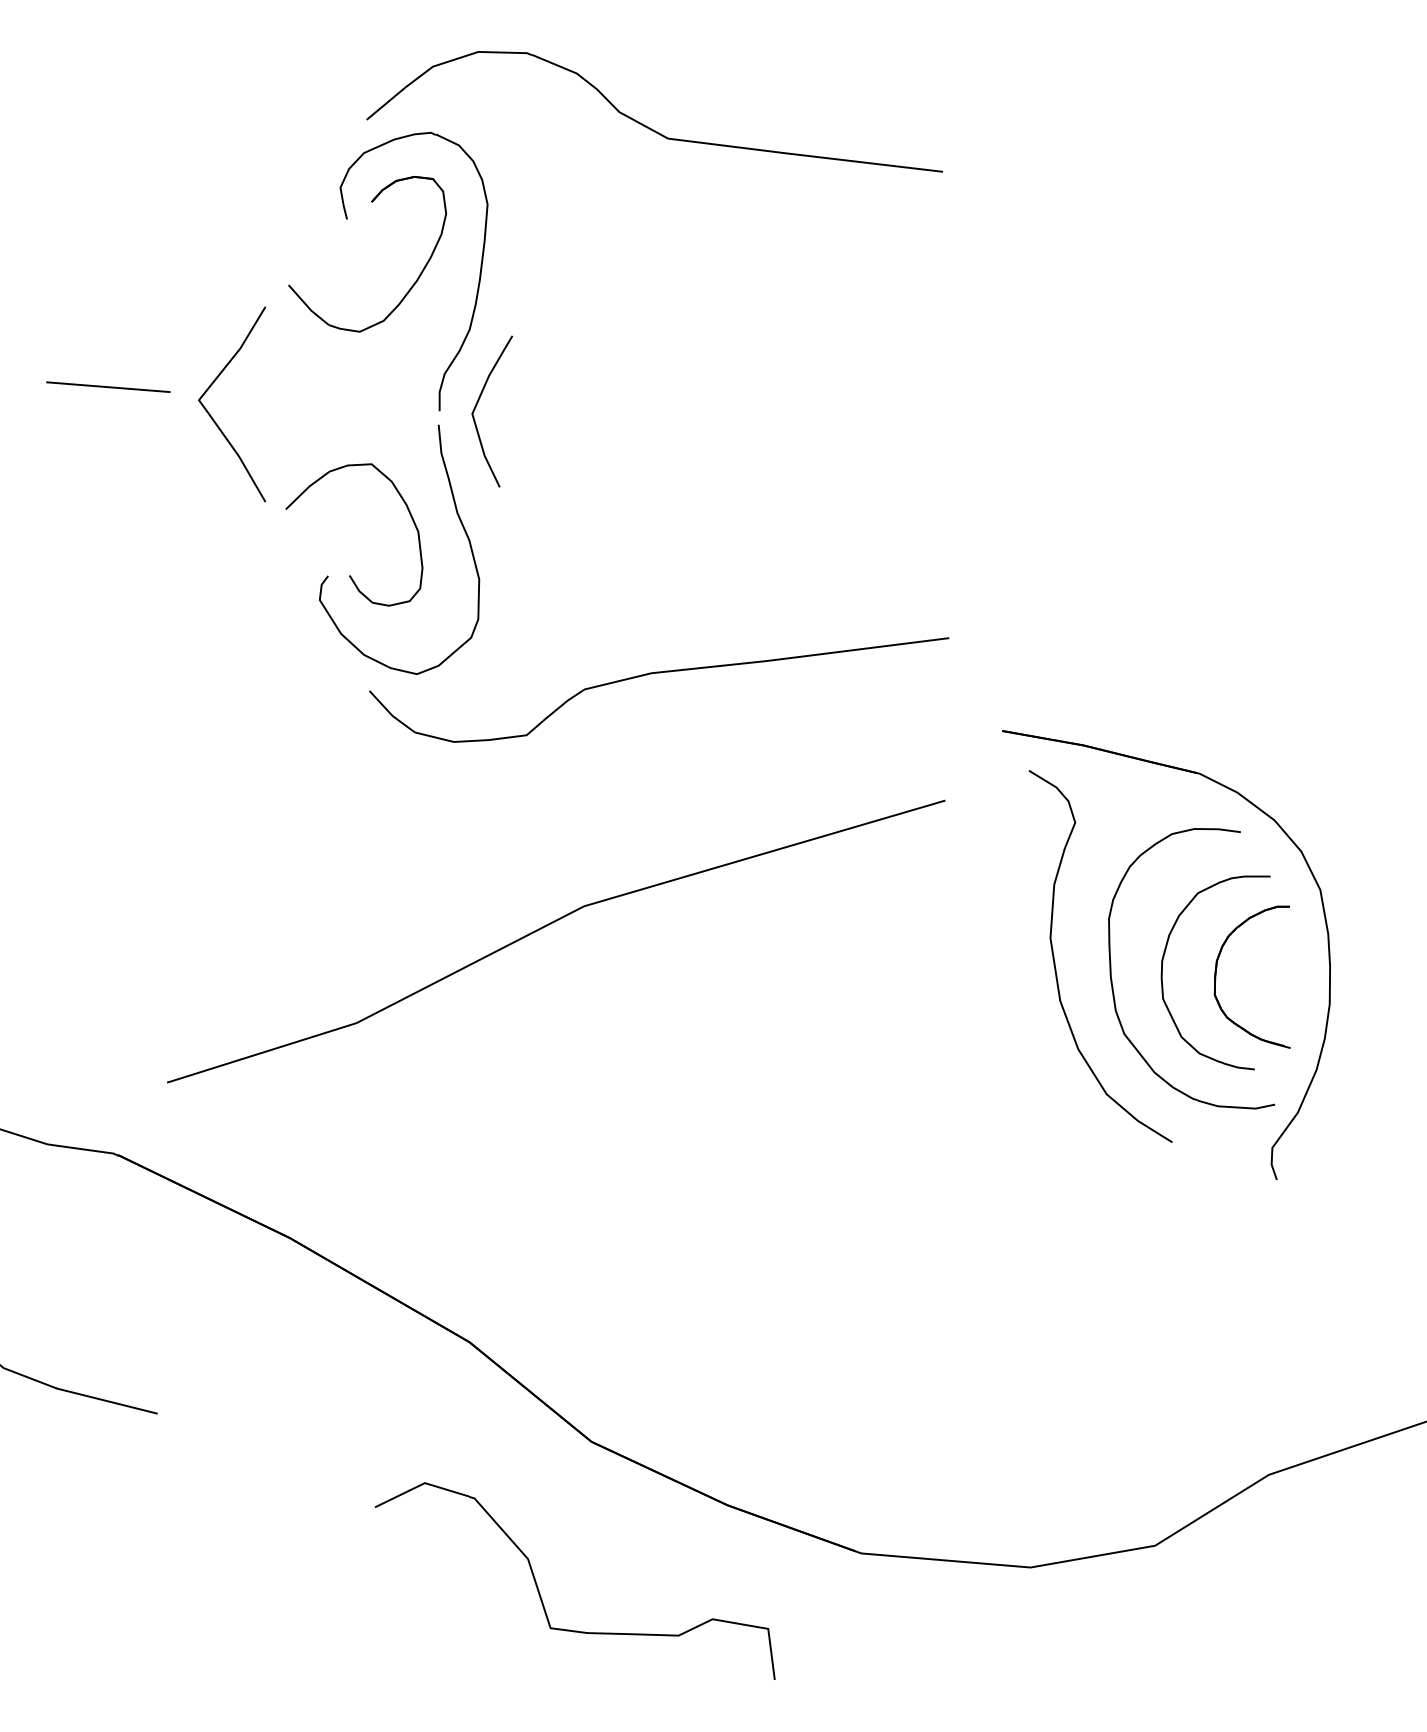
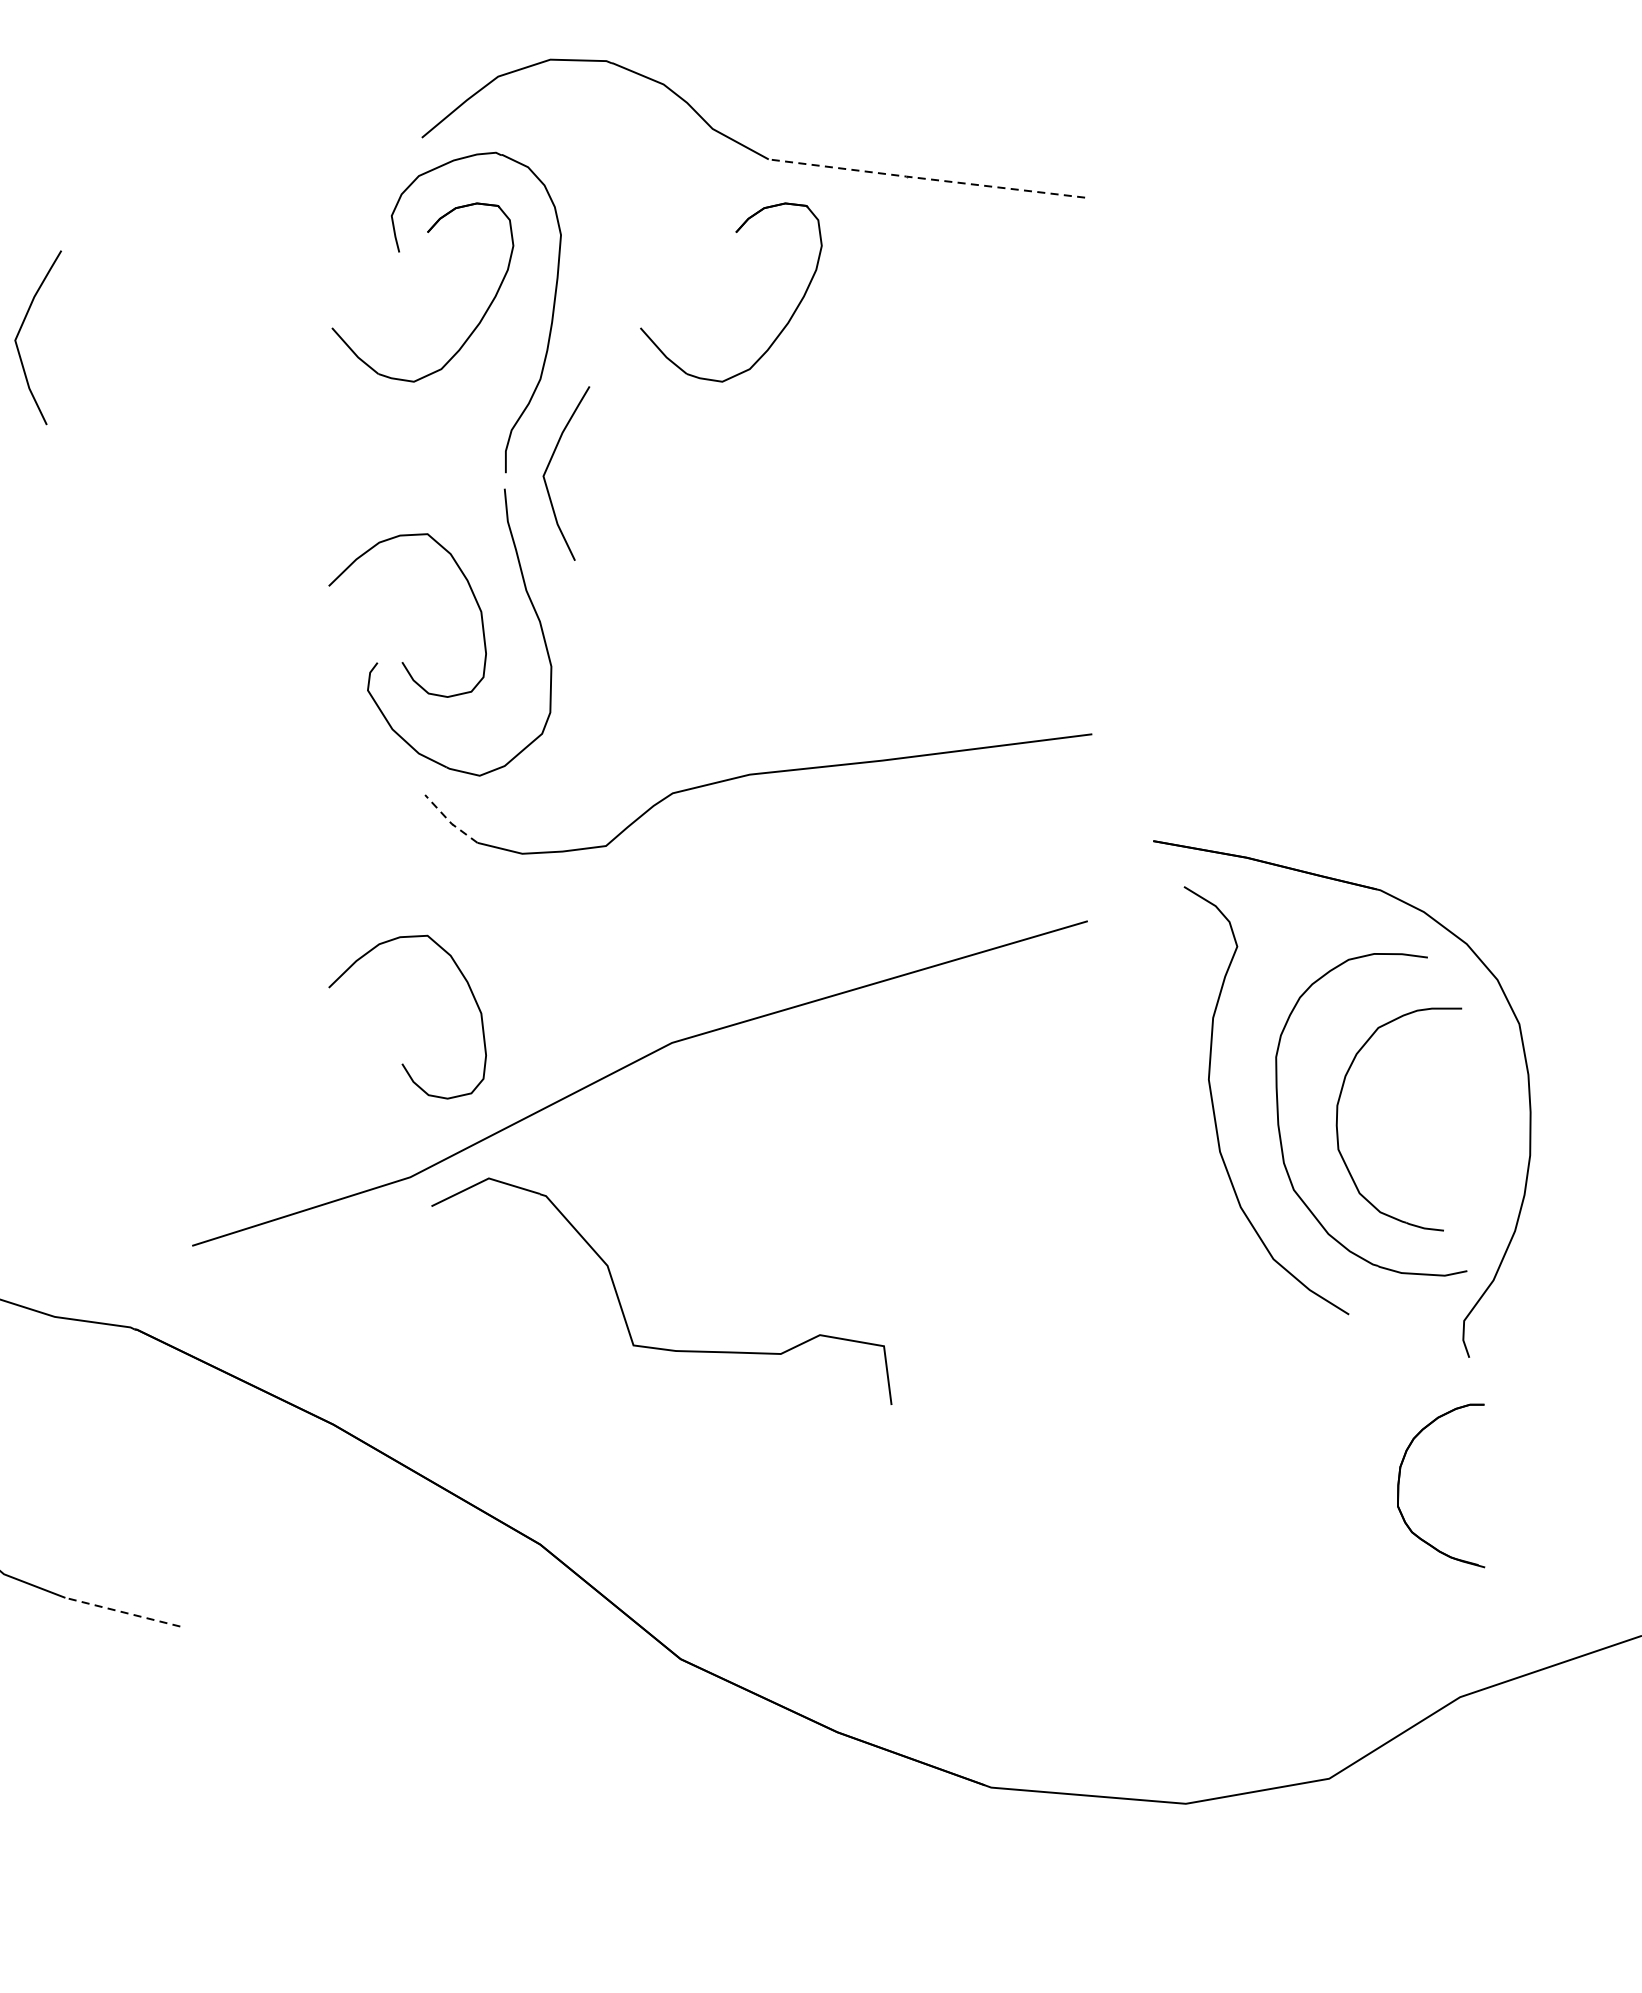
line: (804, 155) -> (925, 178), solid -> dashed
part: (639, 202) -> (735, 232), added
curve: (18, 287) -> (21, 330), added
line: (108, 387) -> (124, 445), removed
curve: (214, 419) -> (246, 482), removed
line: (390, 713) -> (449, 821), solid -> dashed
curve: (350, 924) -> (403, 1063), added
part: (1216, 976) -> (1399, 1485), moved
line: (106, 1400) -> (122, 1611), solid -> dashed
part: (539, 1590) -> (620, 1302), moved

